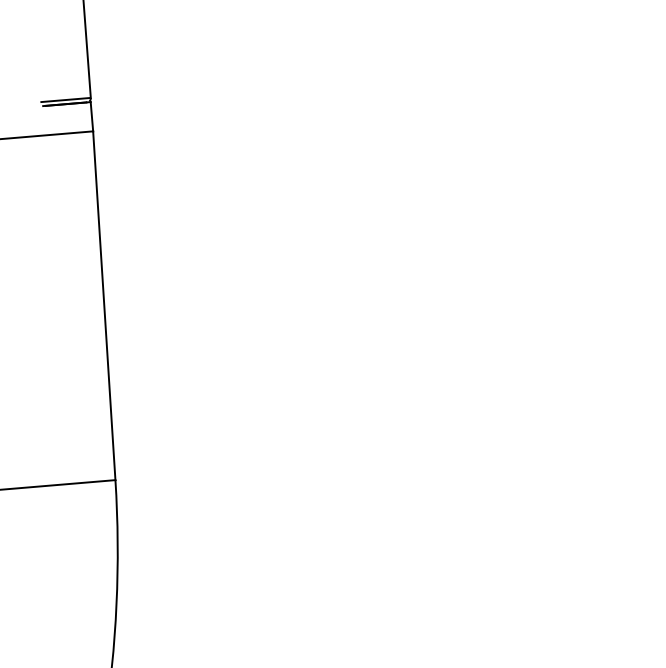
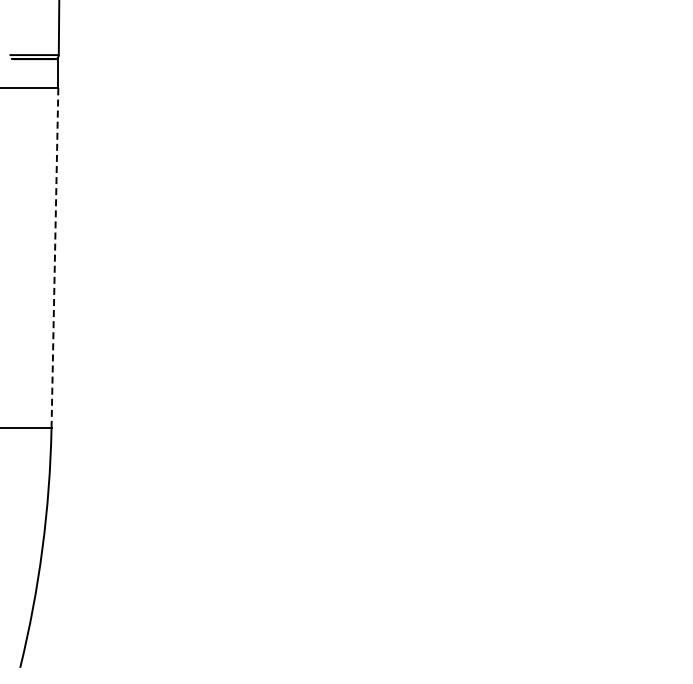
line: (103, 305) -> (54, 257), solid -> dashed

